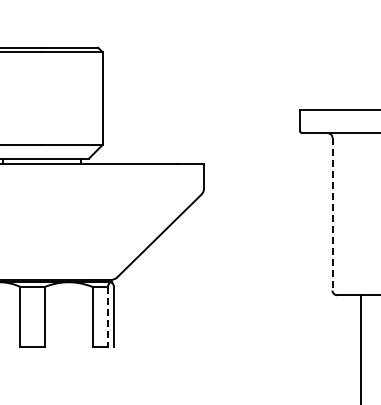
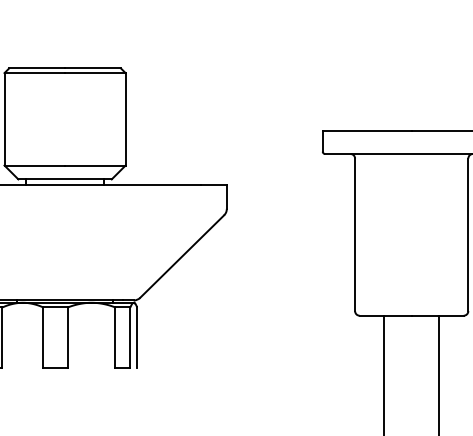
line: (332, 214) -> (355, 235), dashed -> solid
line: (107, 316) -> (130, 337), dashed -> solid

